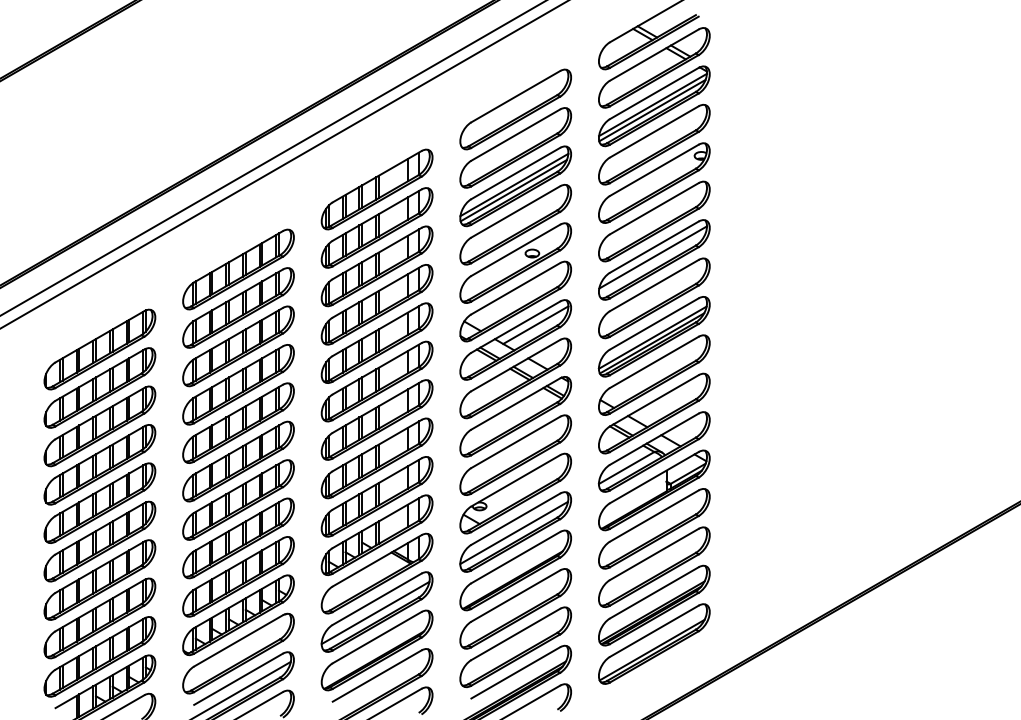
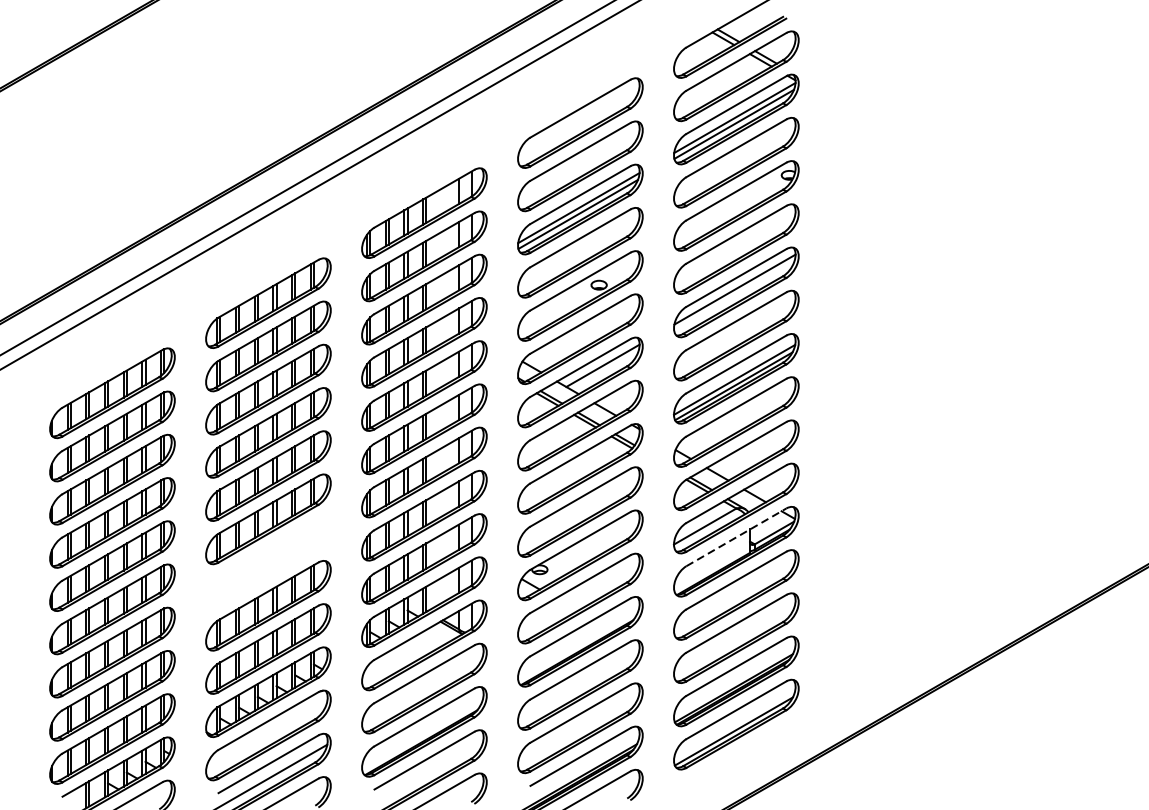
line: (654, 477) -> (736, 537), solid -> dashed
part: (238, 499) -> (268, 561), removed
line: (514, 532) -> (579, 599), removed
line: (375, 612) -> (422, 689), removed

